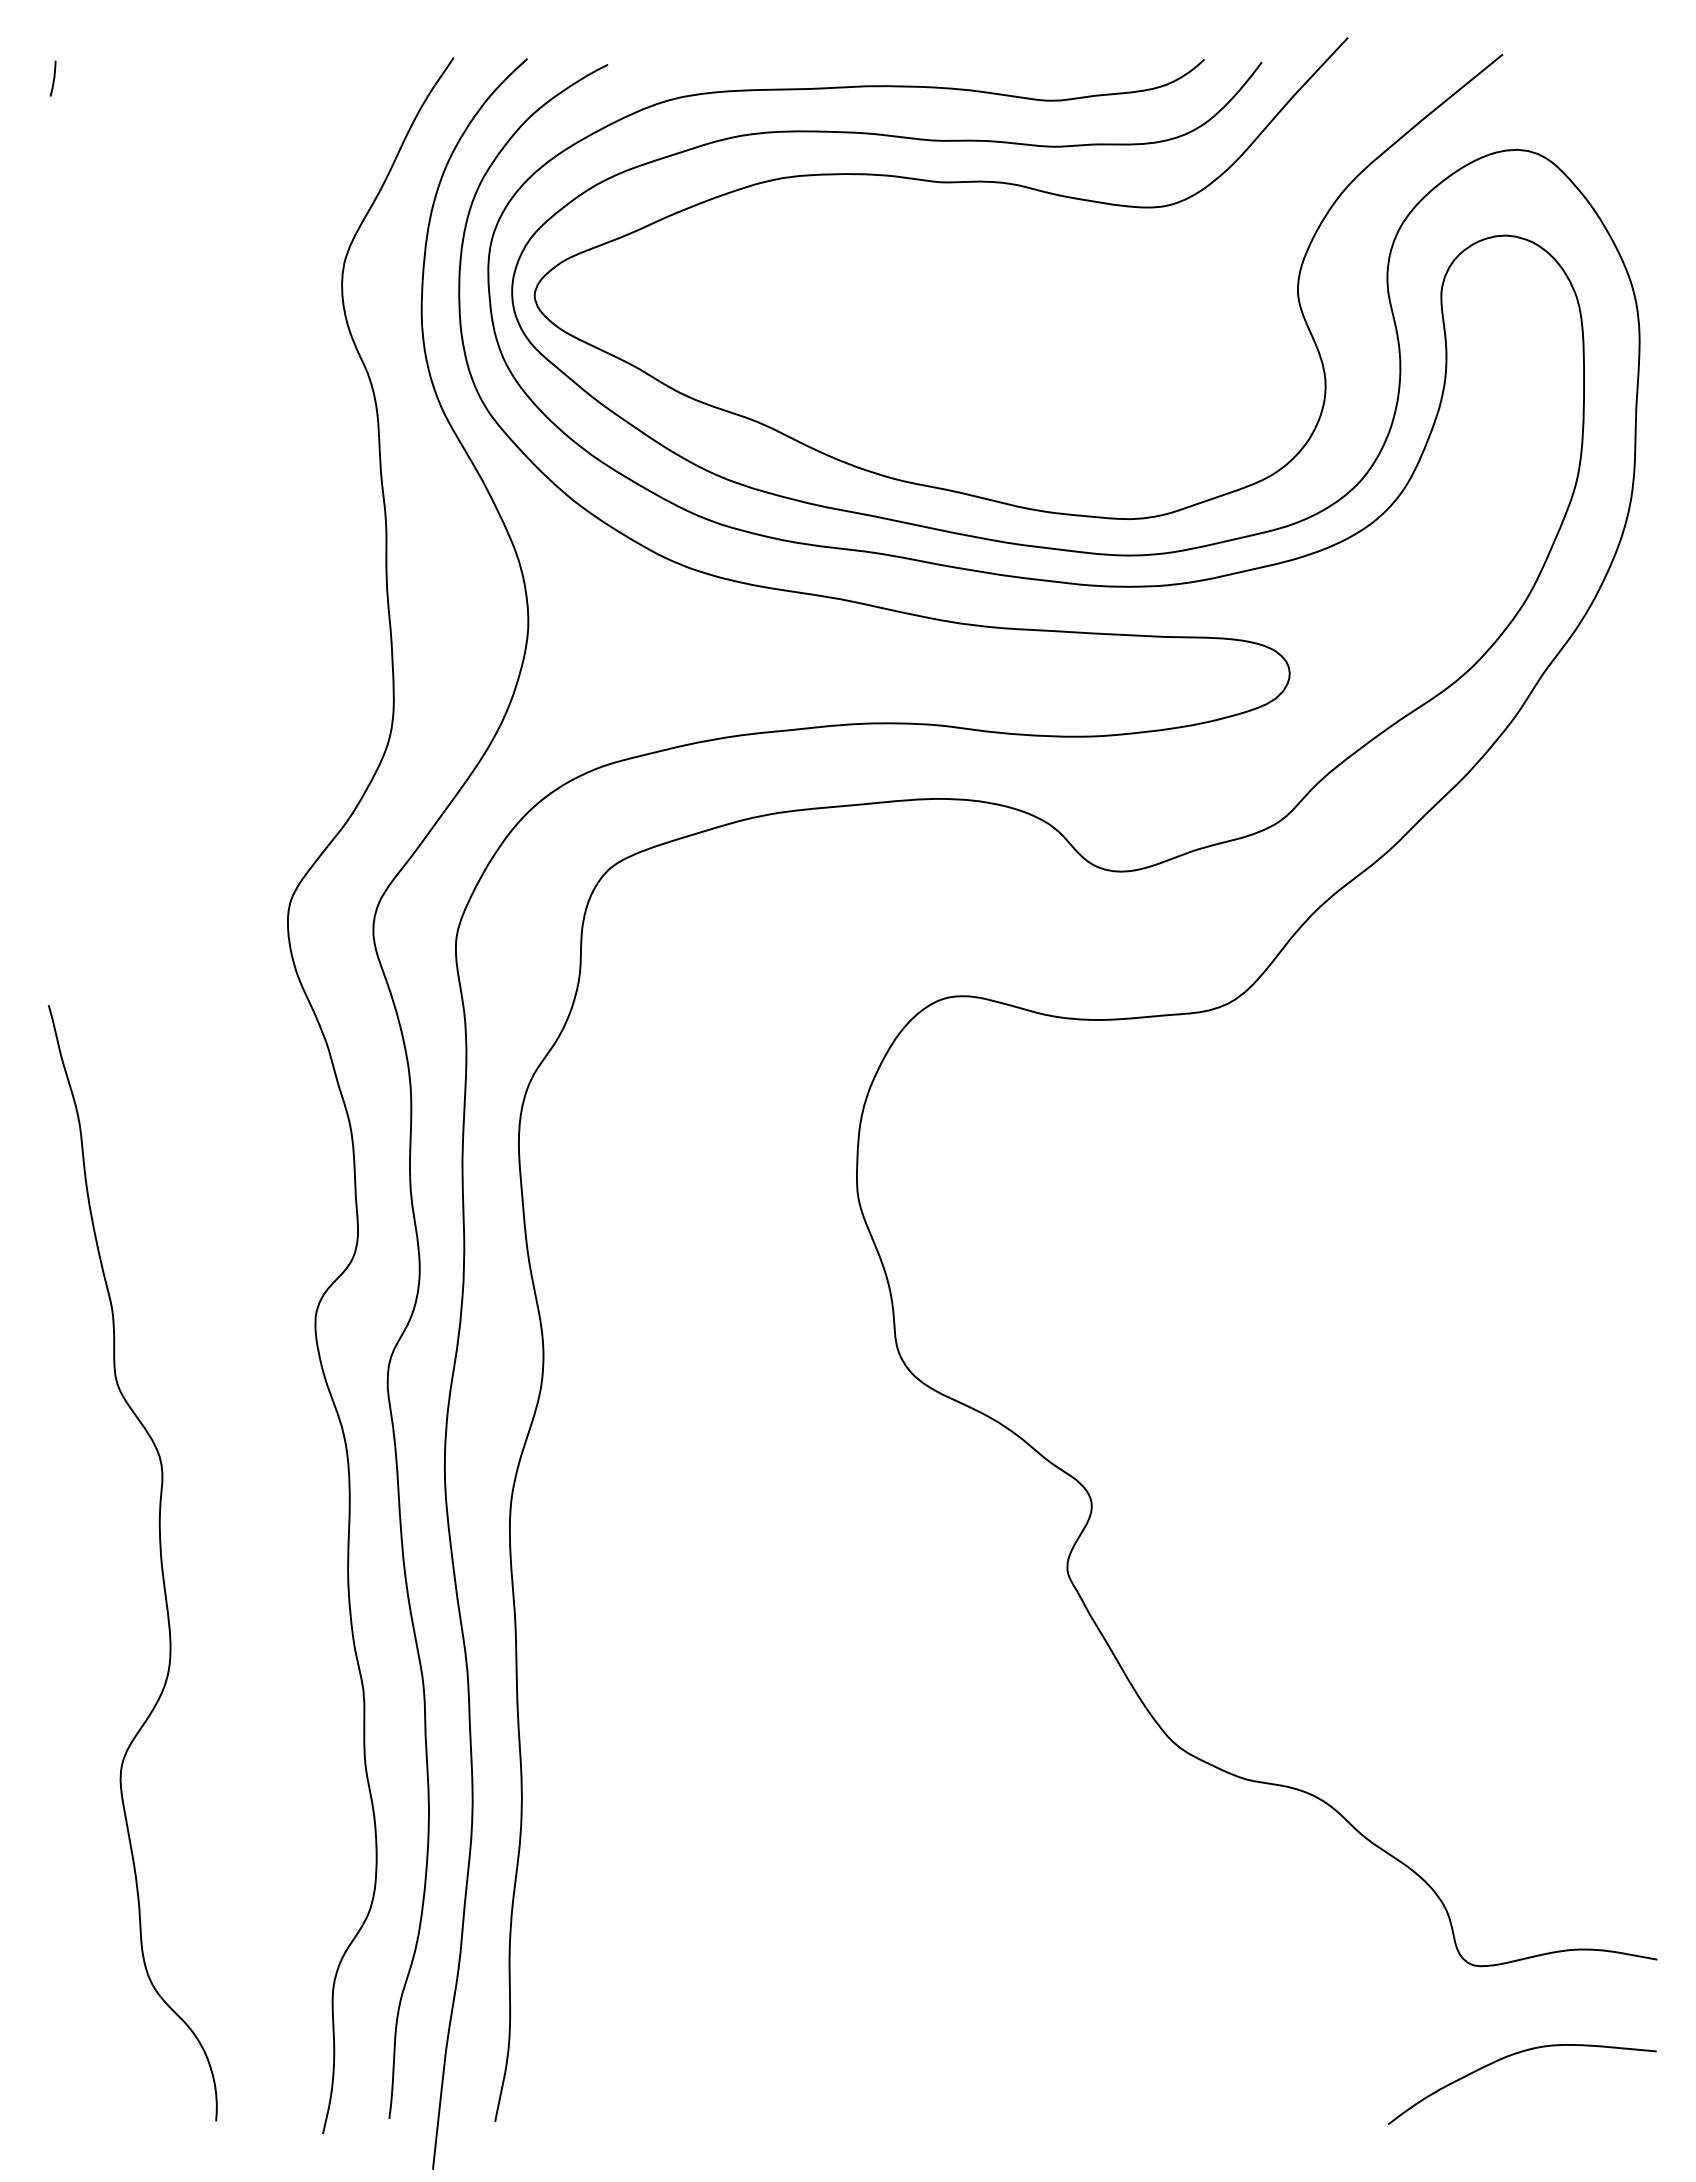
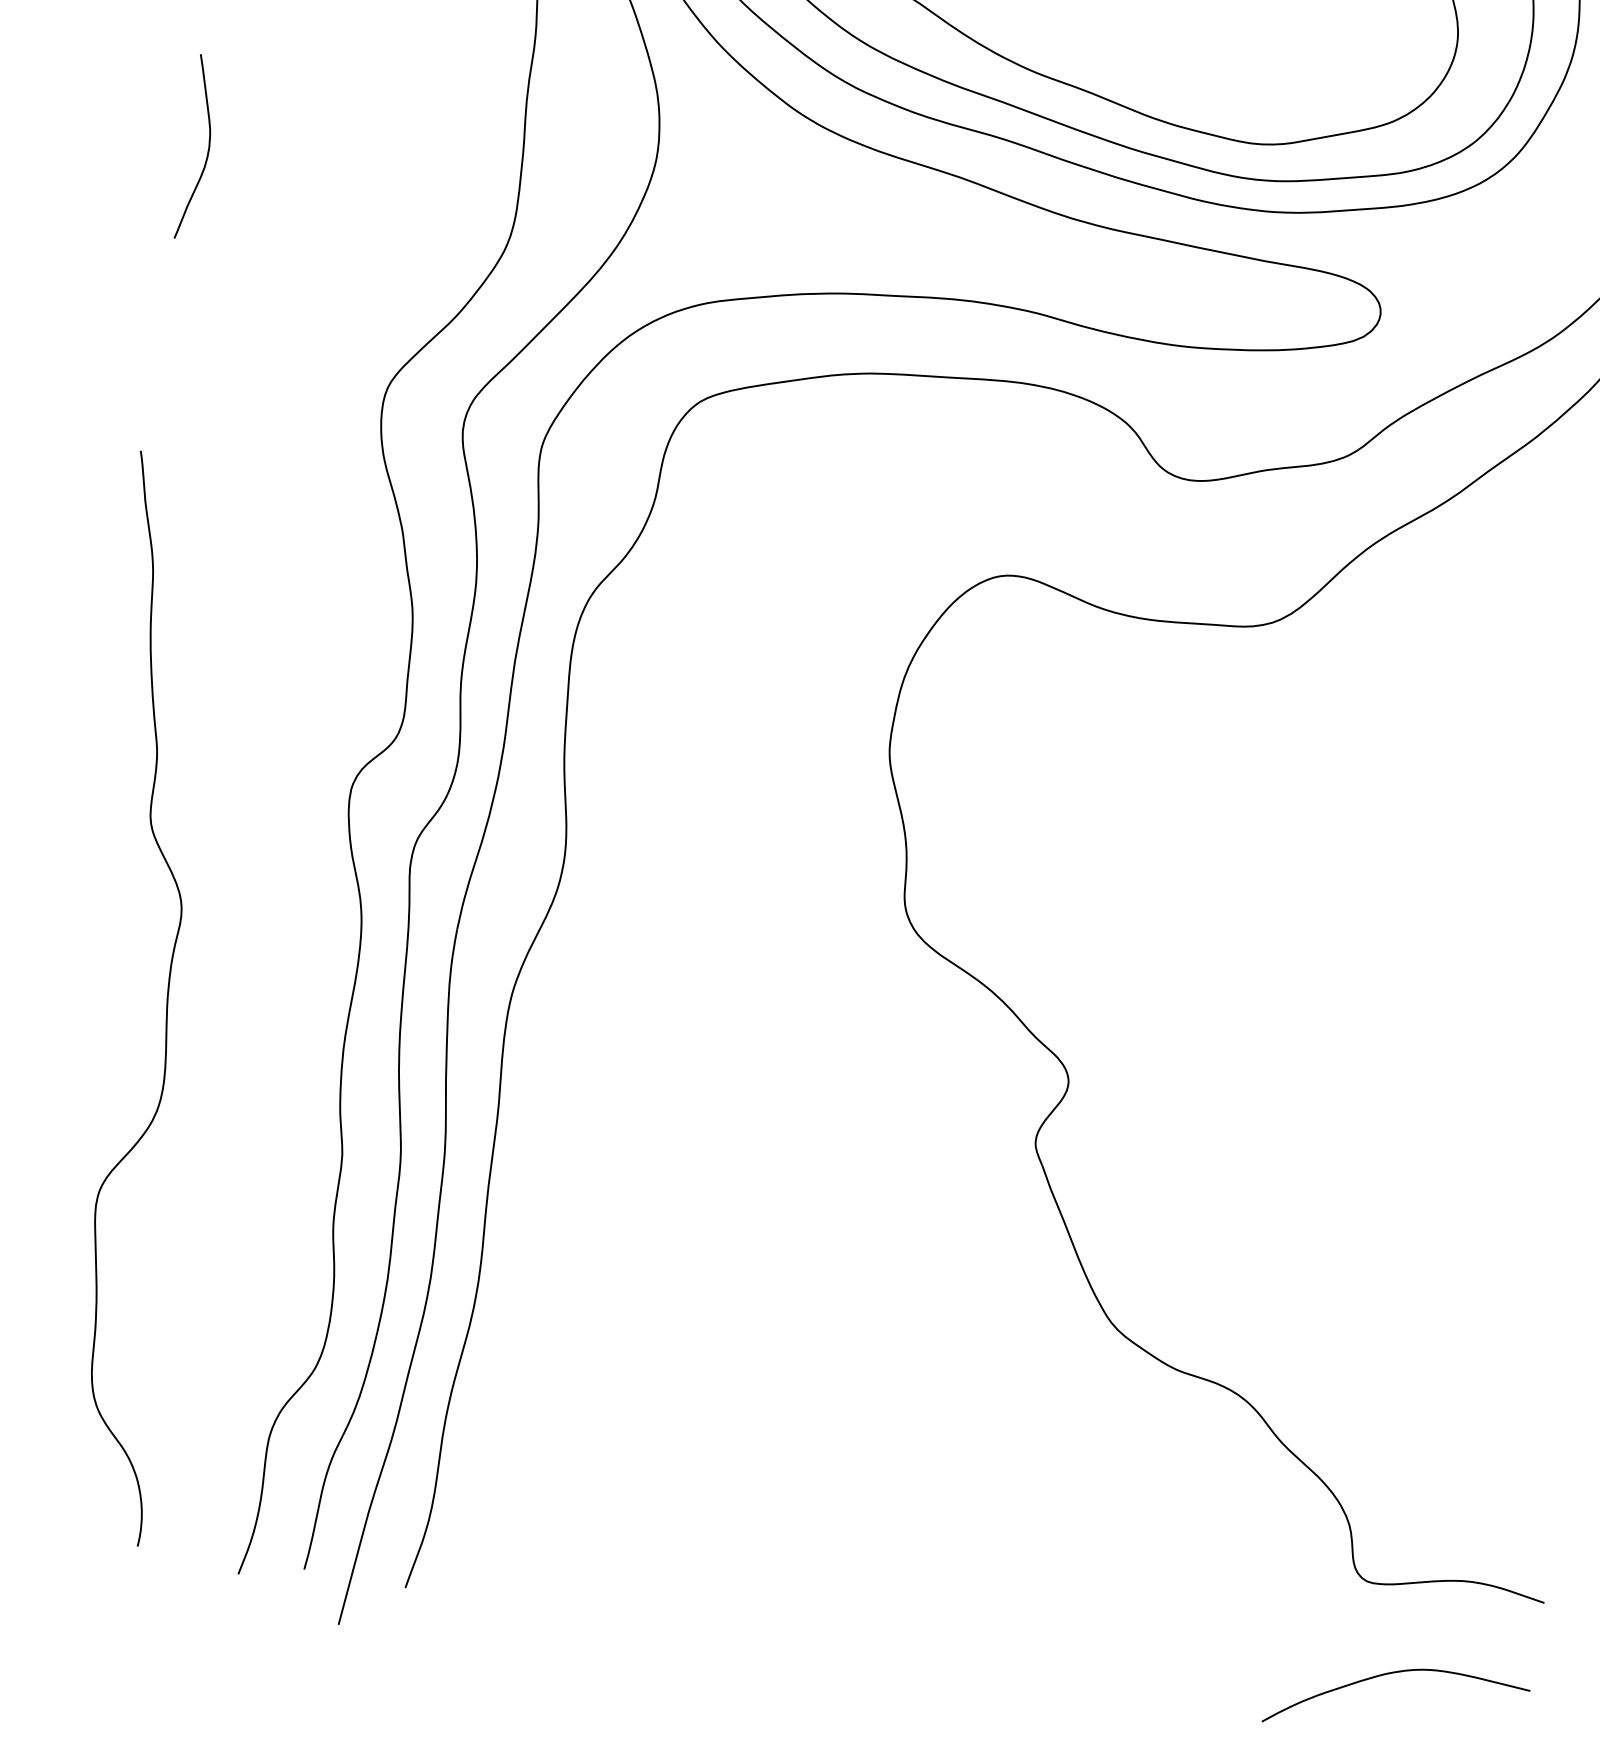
curve: (70, 687) -> (208, 149), added

